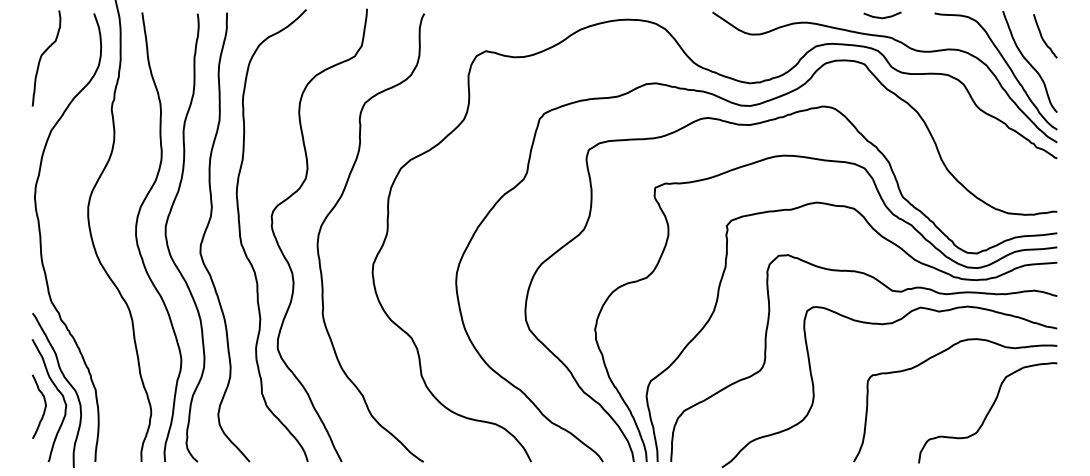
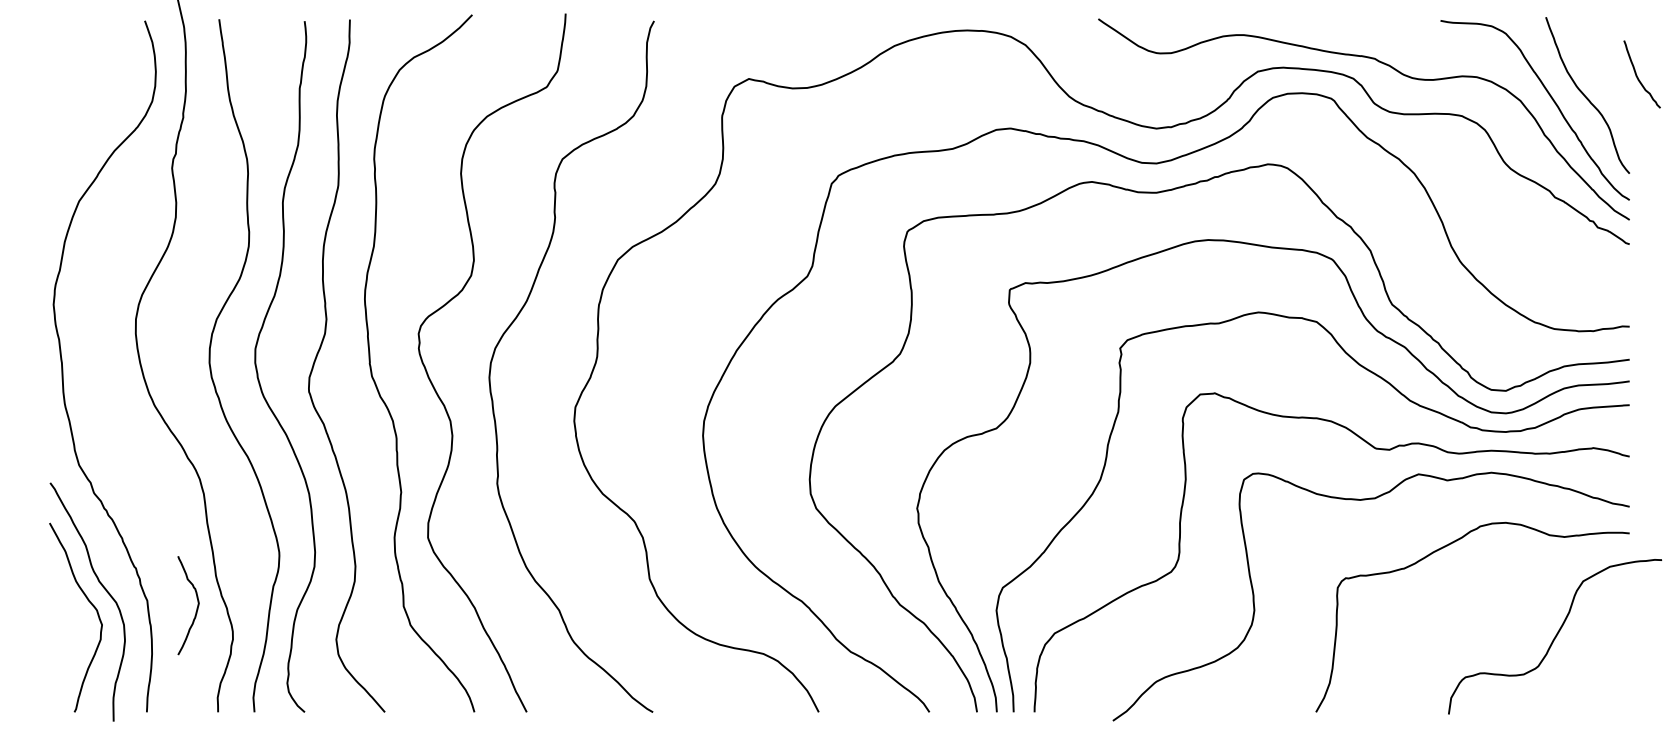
curve: (882, 17) -> (1360, 27), removed
curve: (1043, 38) -> (1639, 77), moved
curve: (42, 56) -> (65, 87), removed
curve: (44, 406) -> (196, 605), moved
curve: (987, 412) -> (1554, 635), moved

